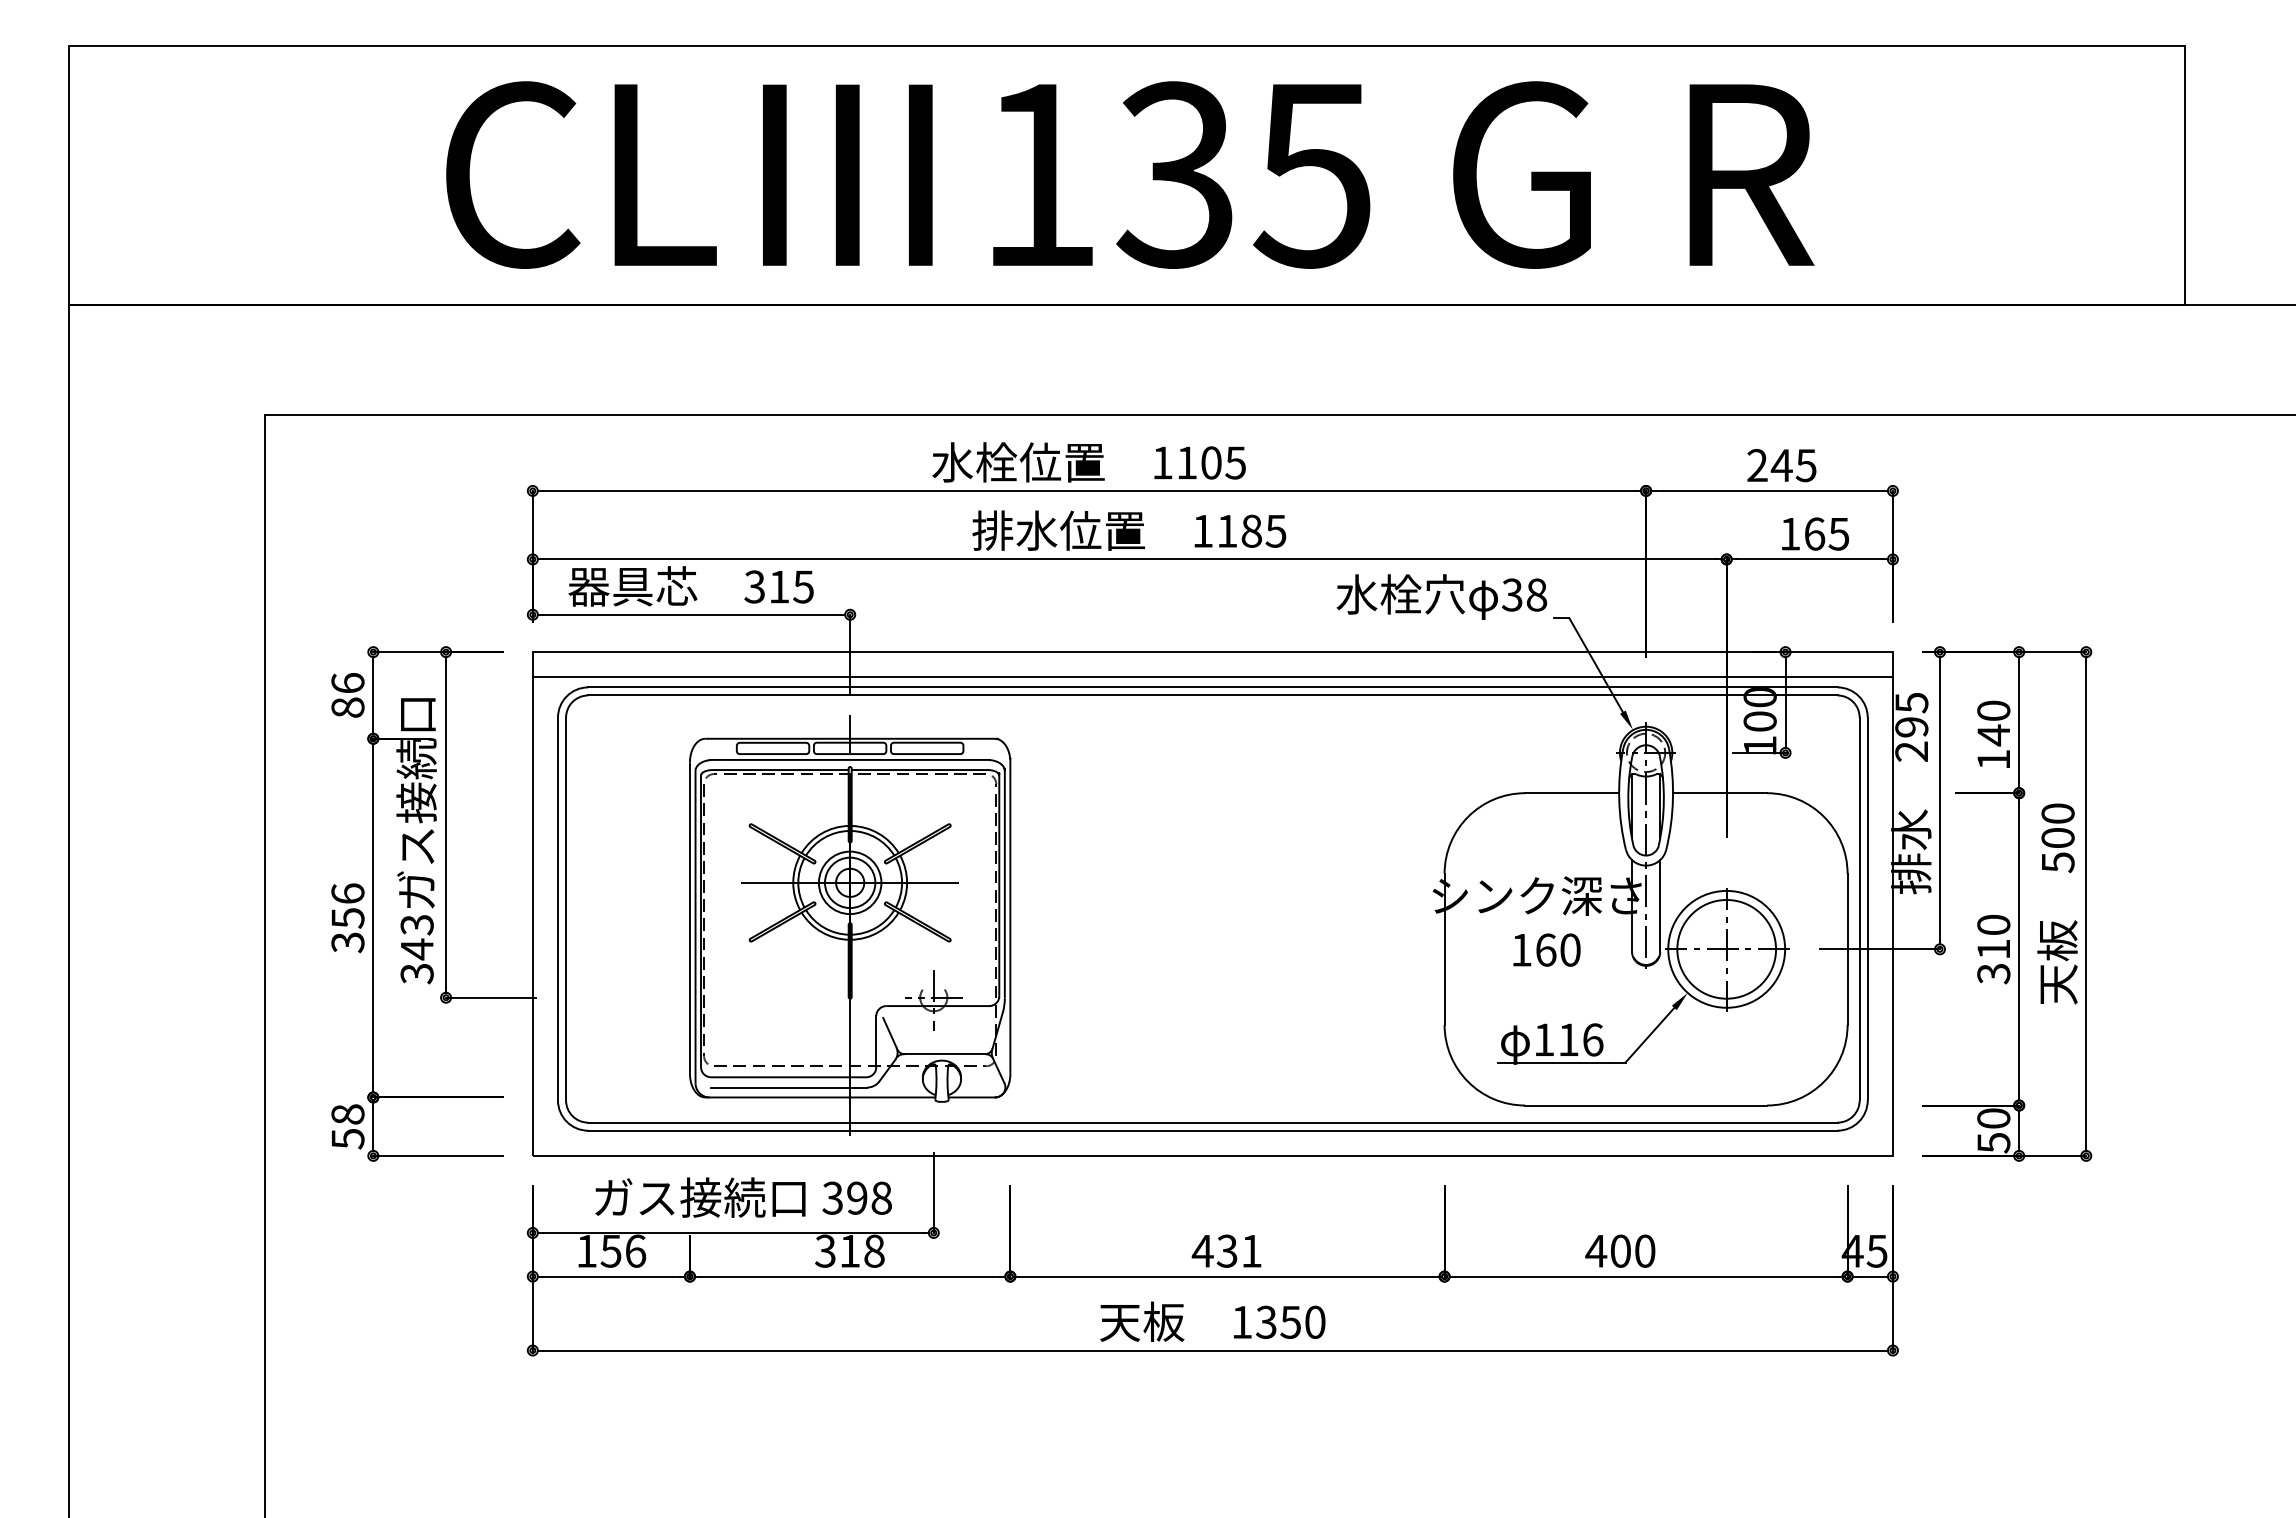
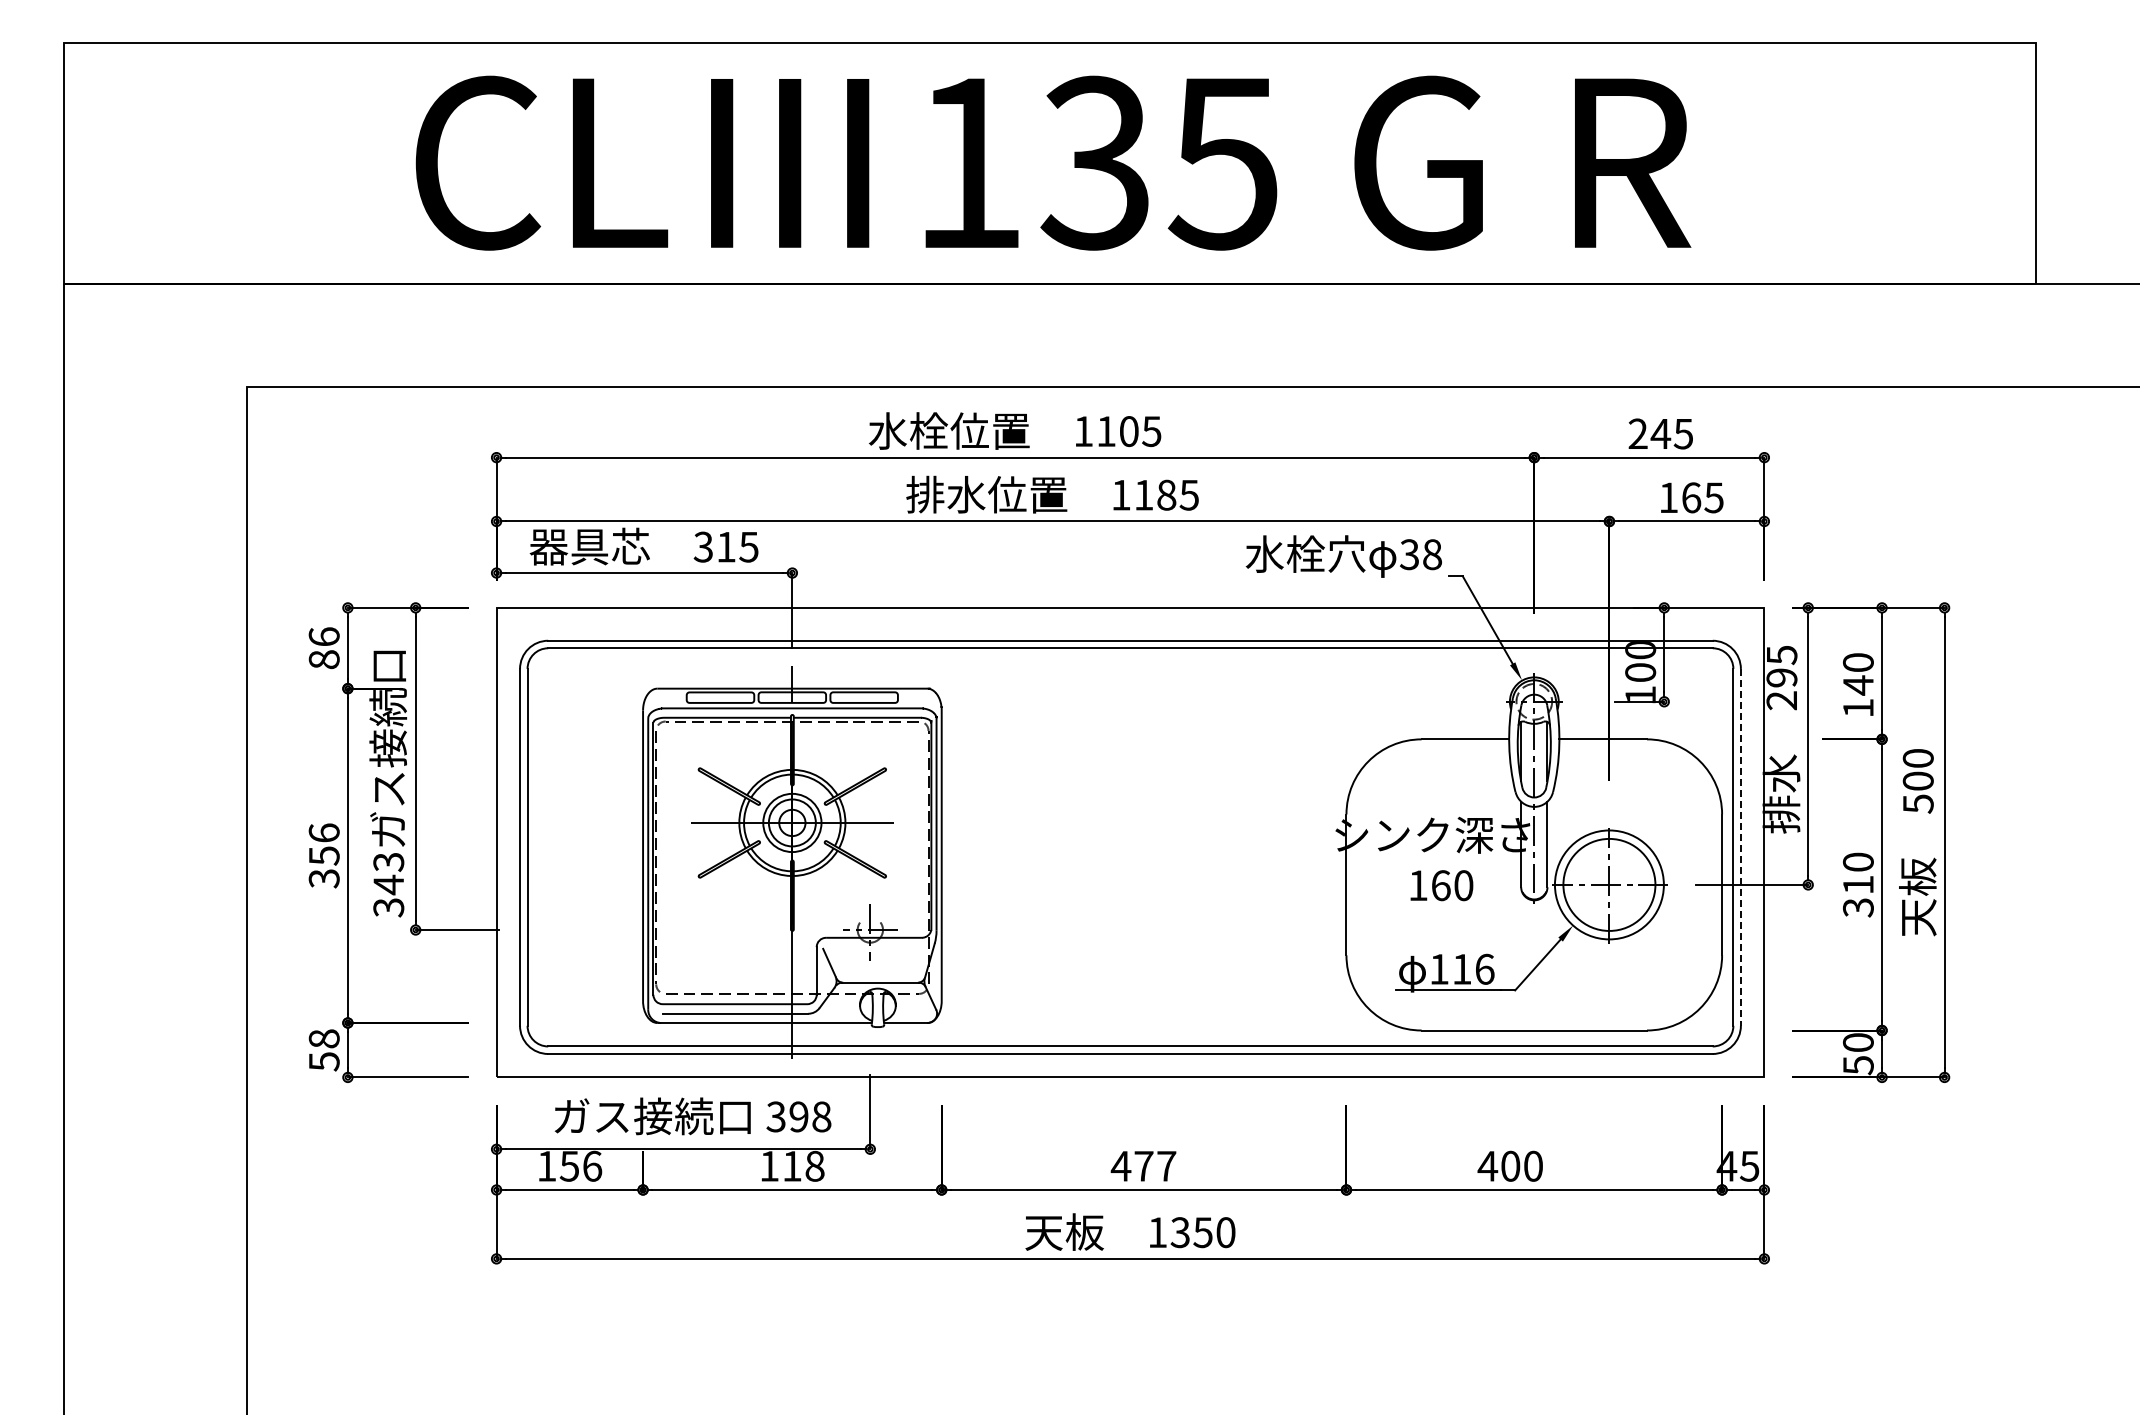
line: (1212, 677) -> (1130, 631), removed
line: (1867, 909) -> (1740, 847), solid -> dashed
text: (824, 1250) -> (768, 1165), 318 -> 118
text: (1239, 1250) -> (1155, 1165), 431 -> 477

